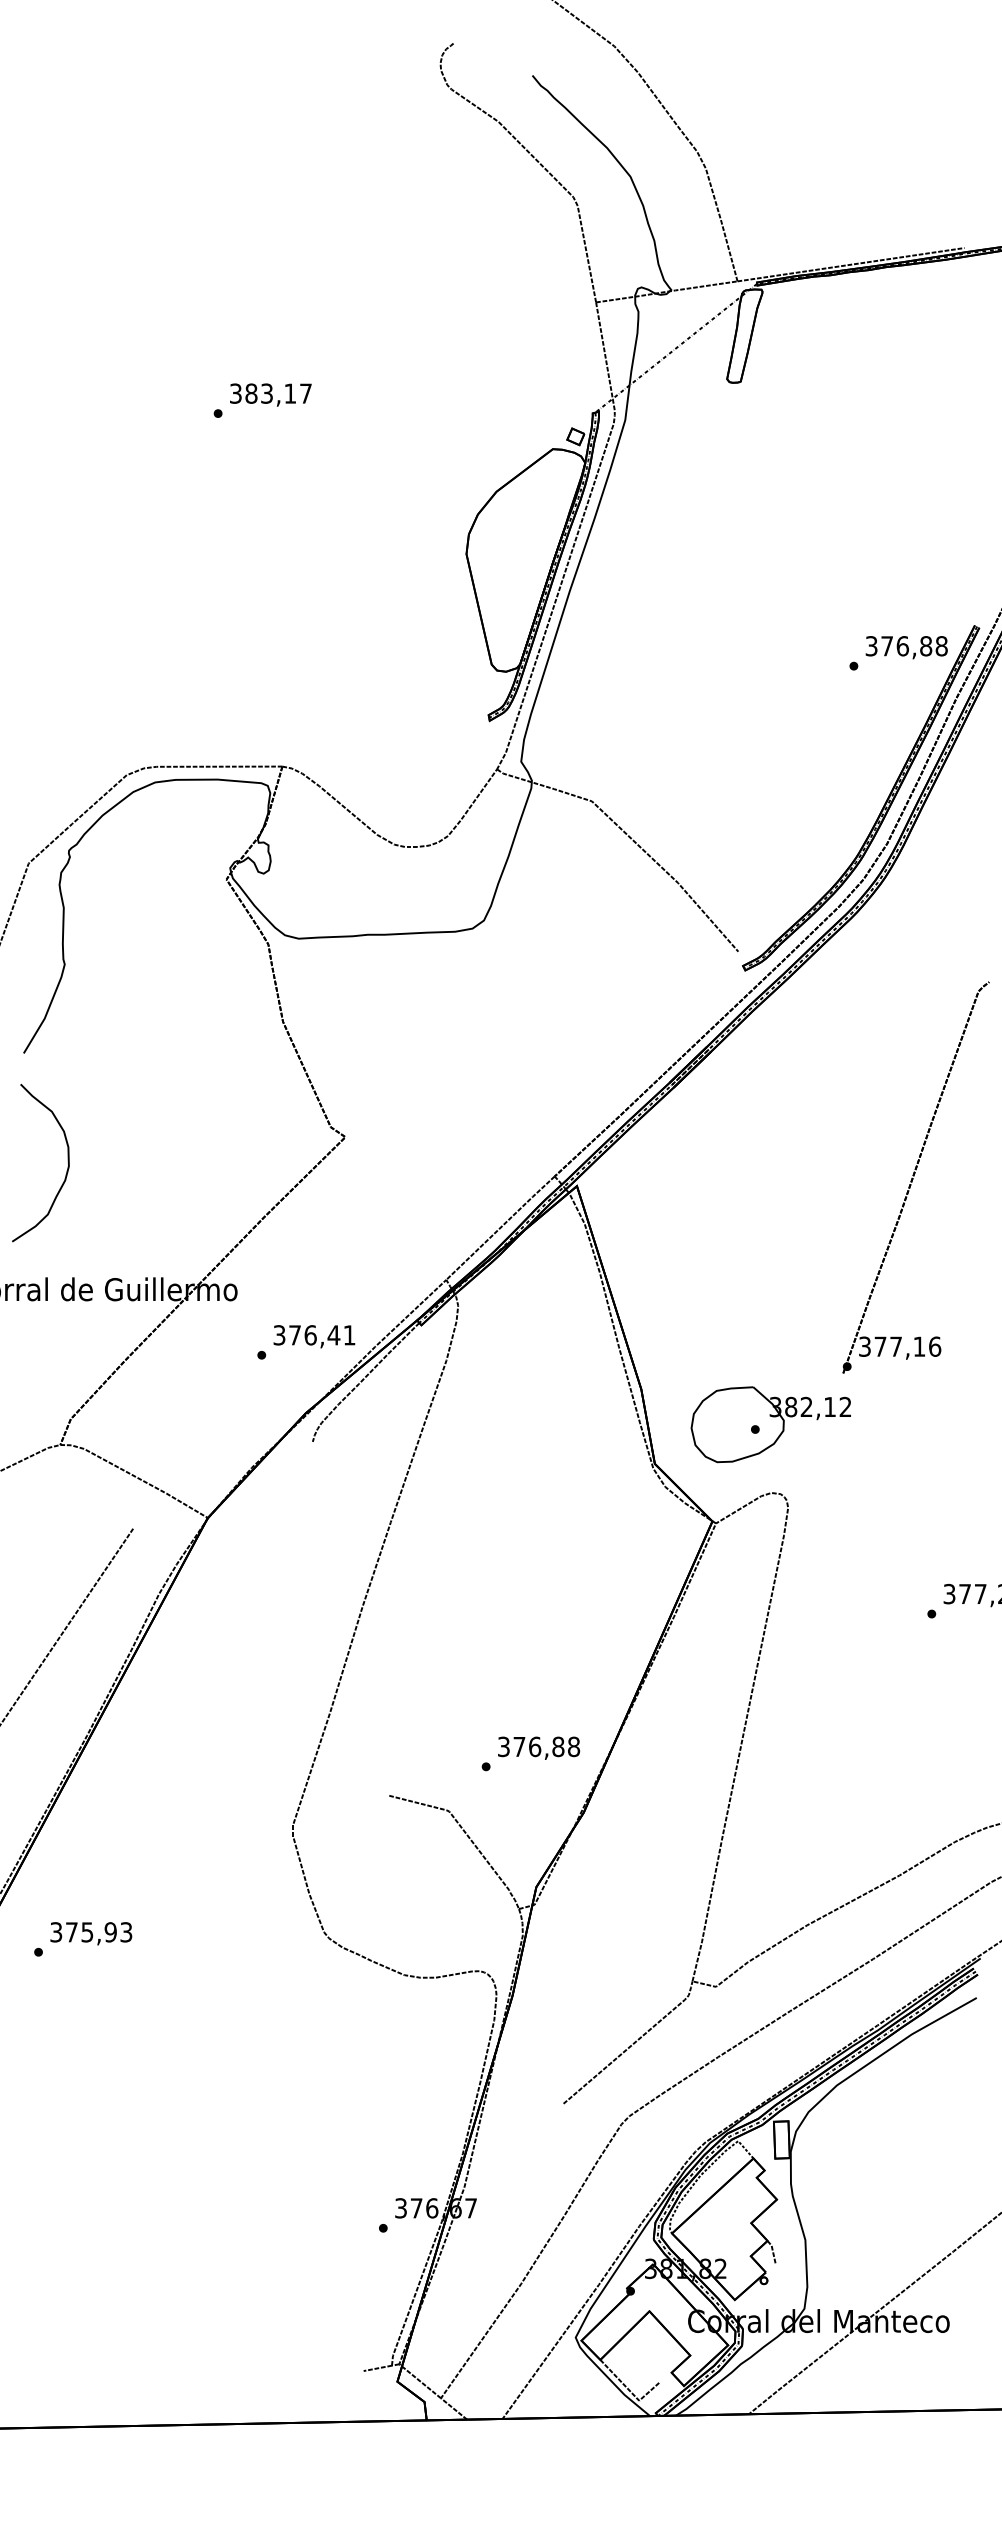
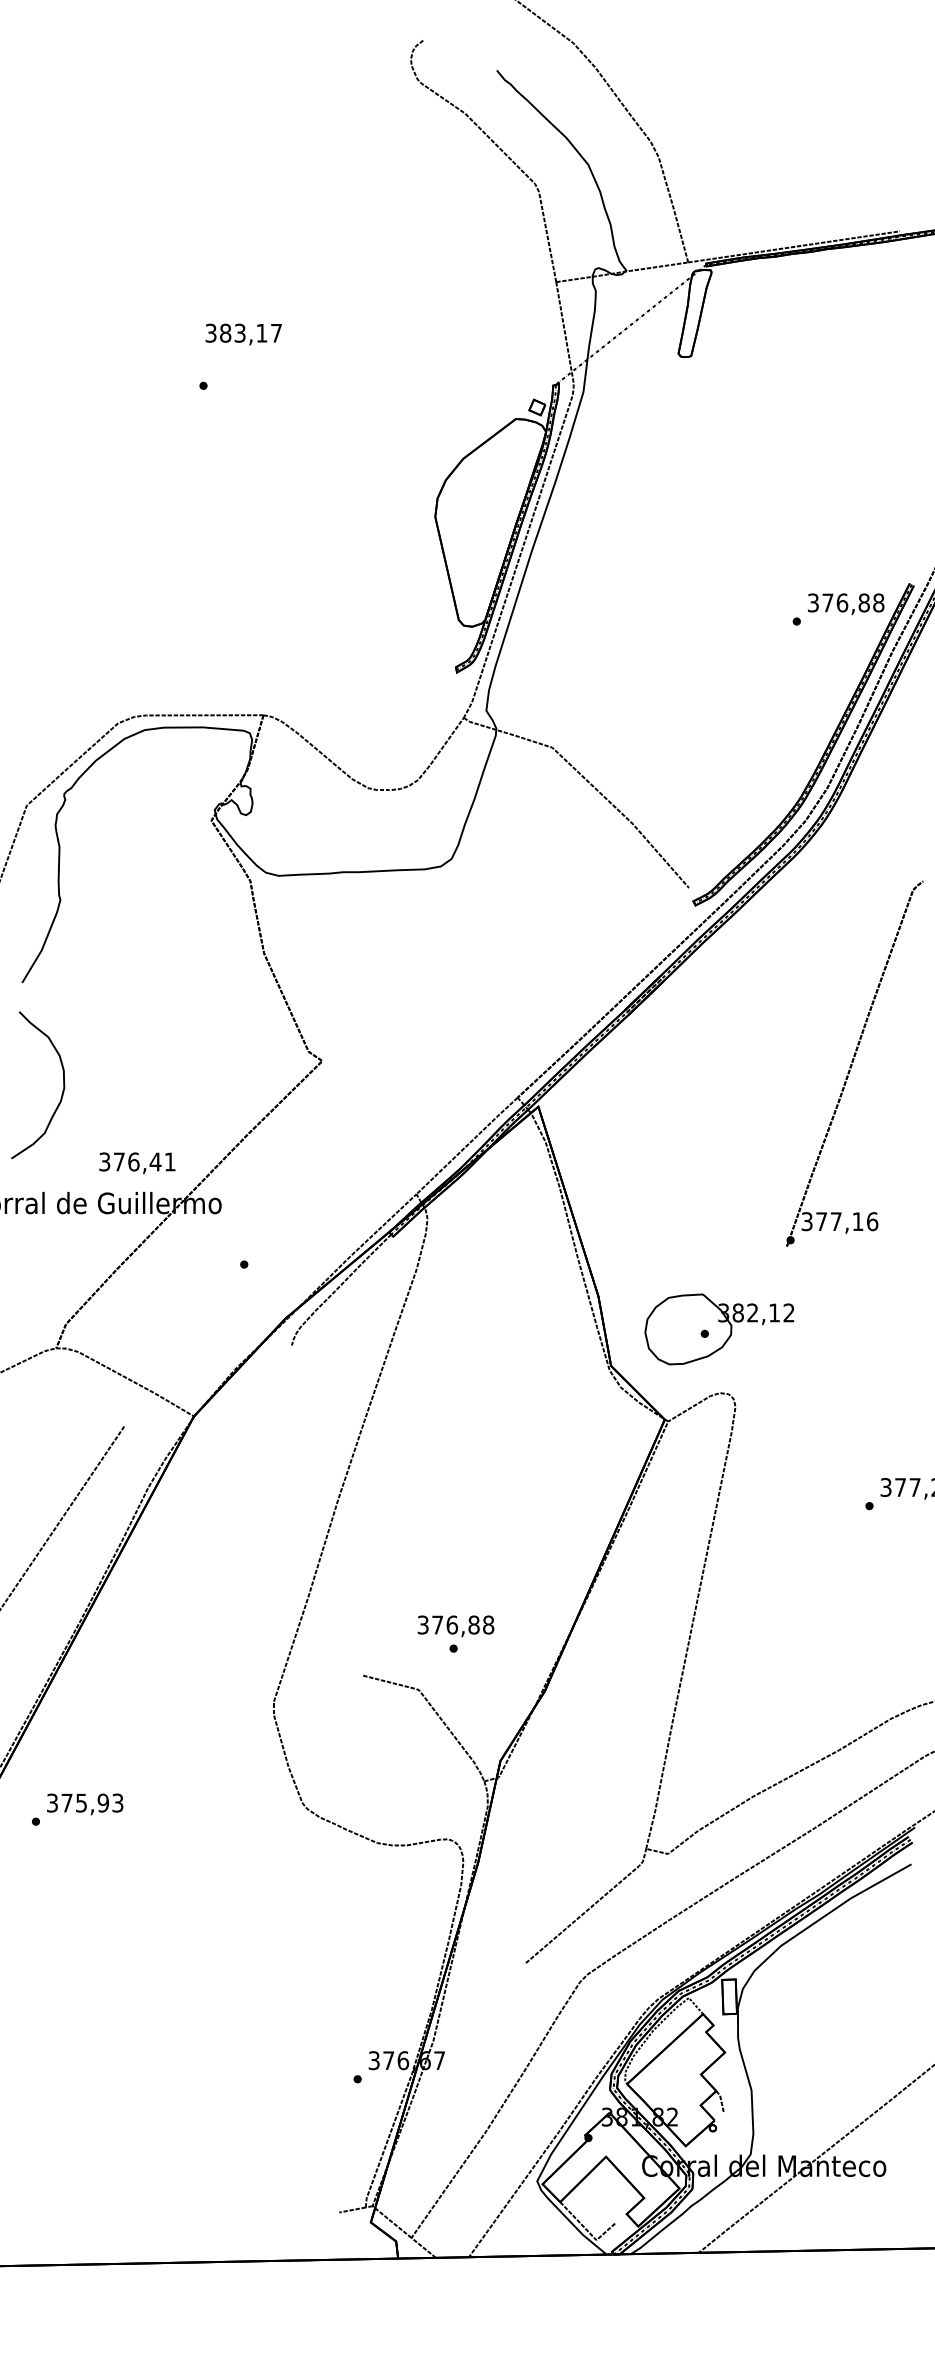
text: (270, 395) -> (243, 334), moved
part: (915, 1177) -> (854, 1063), moved
text: (314, 1336) -> (137, 1163), moved
text: (538, 1748) -> (455, 1626), moved

